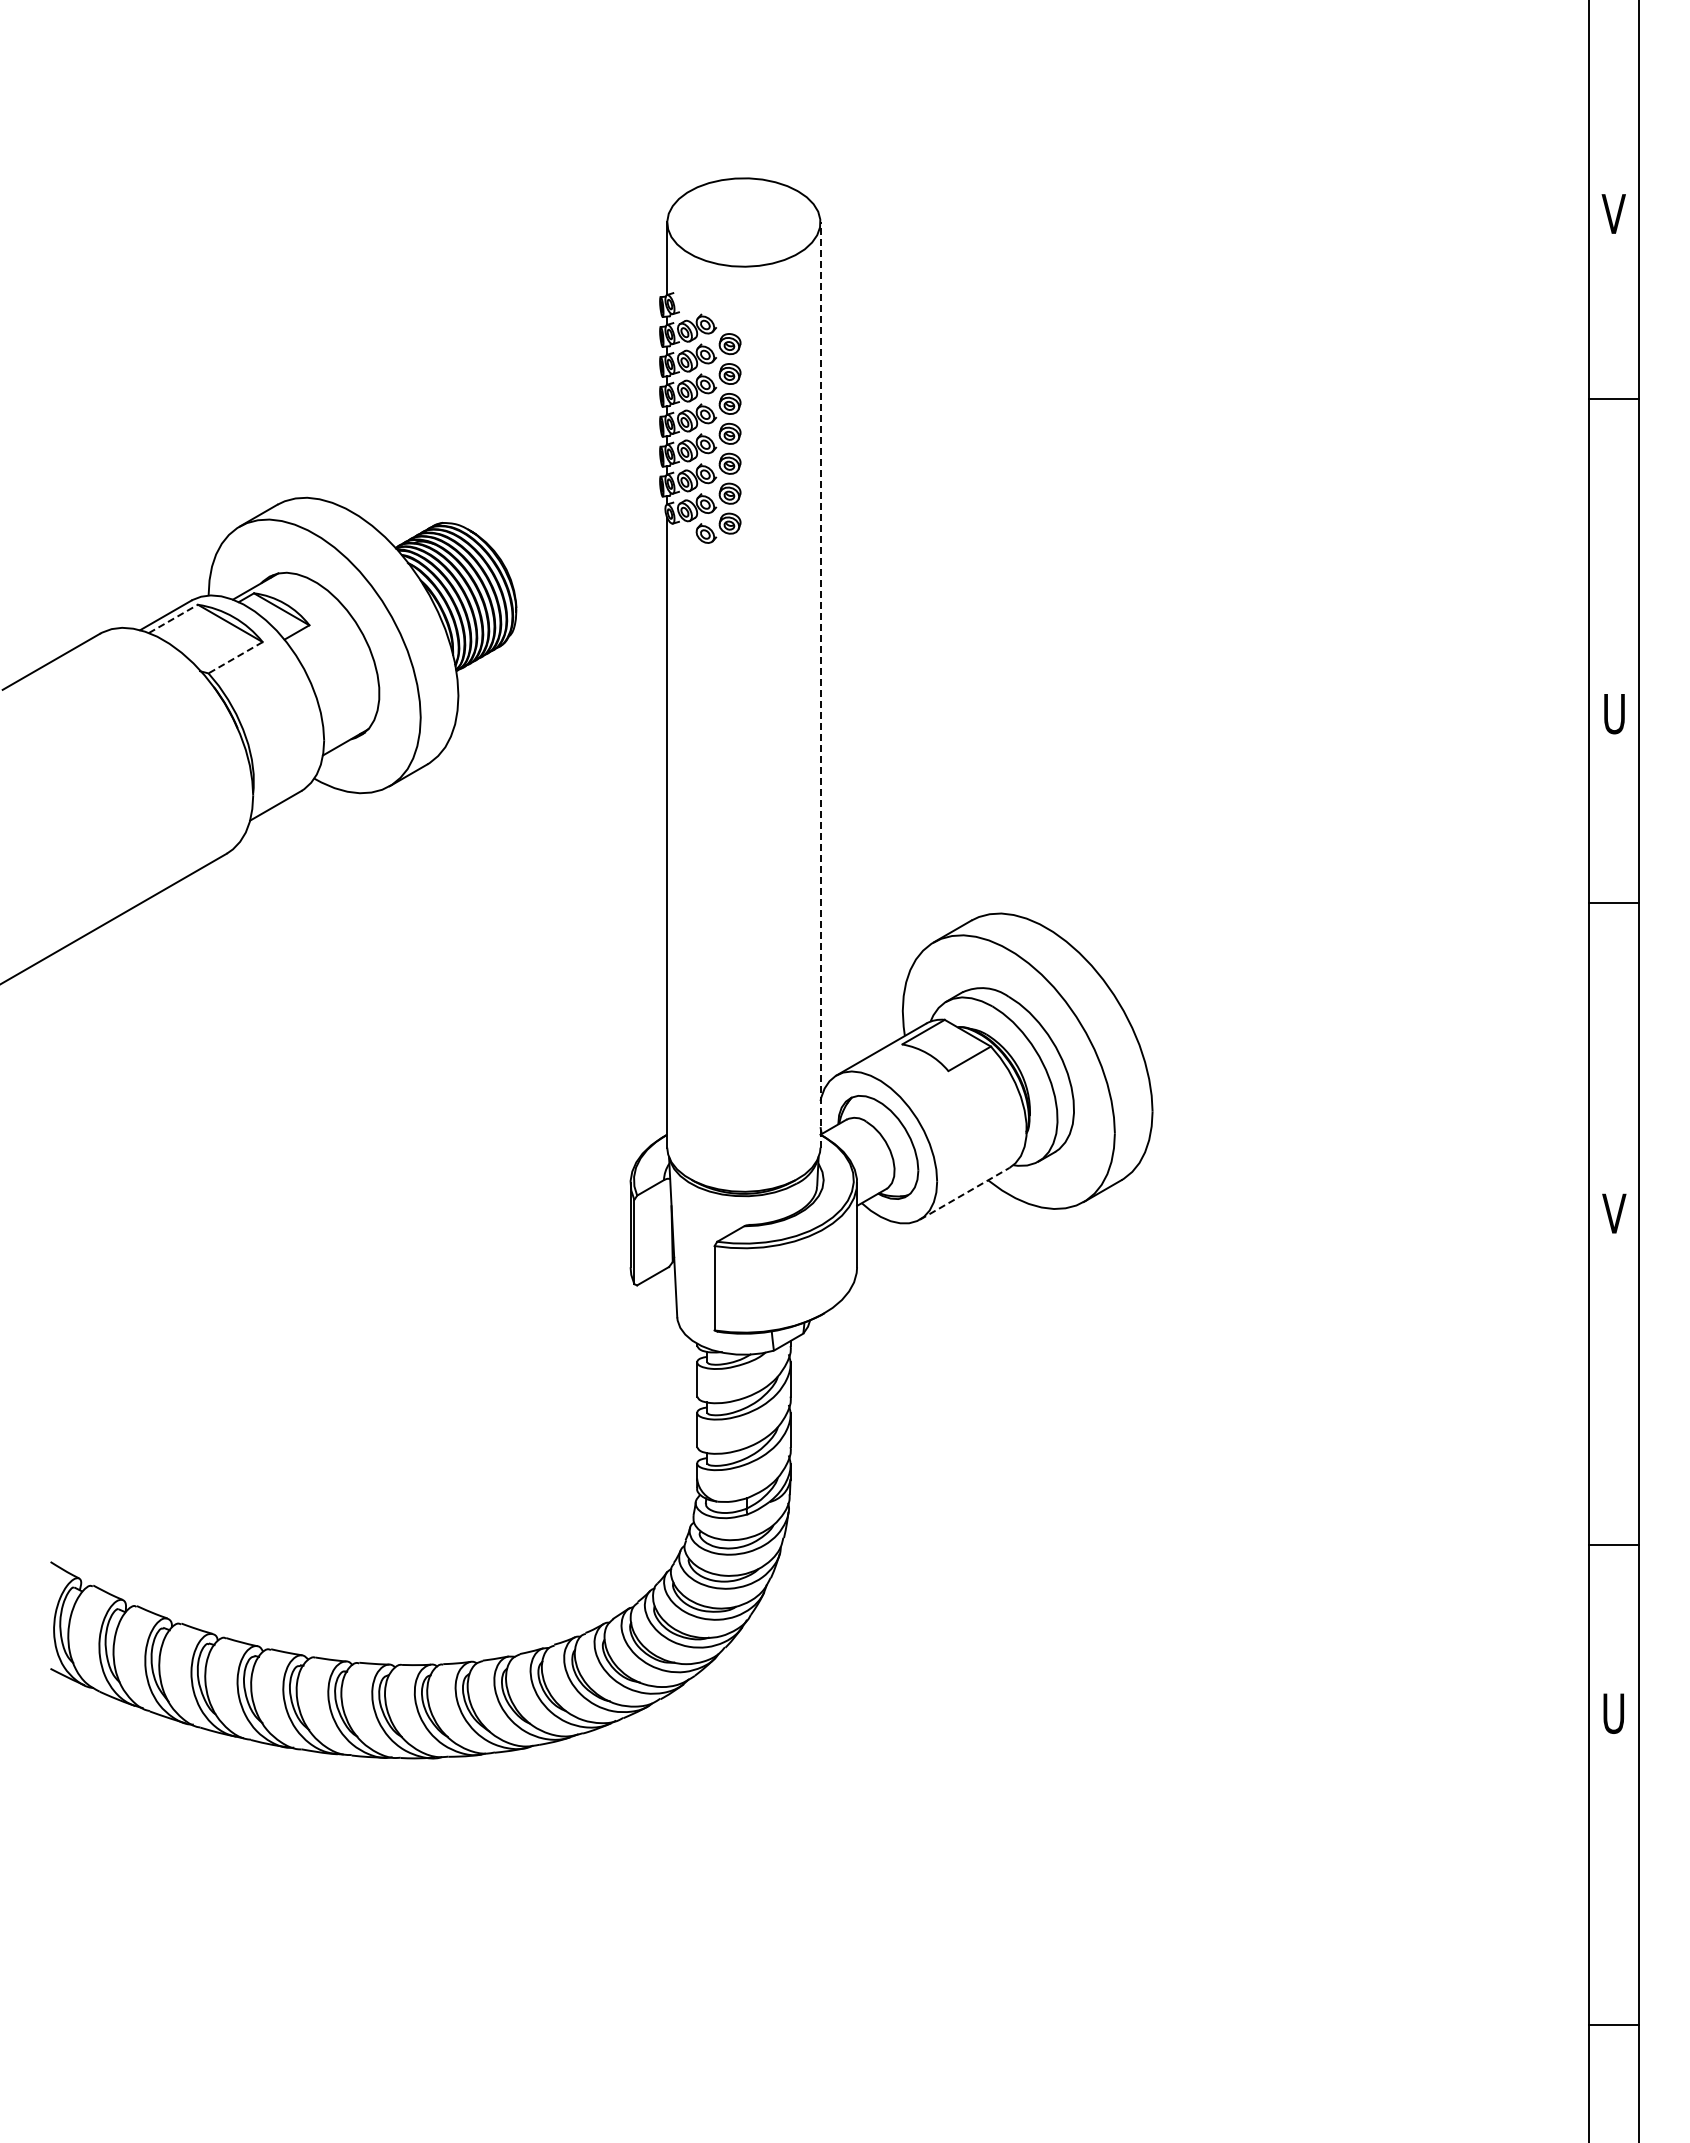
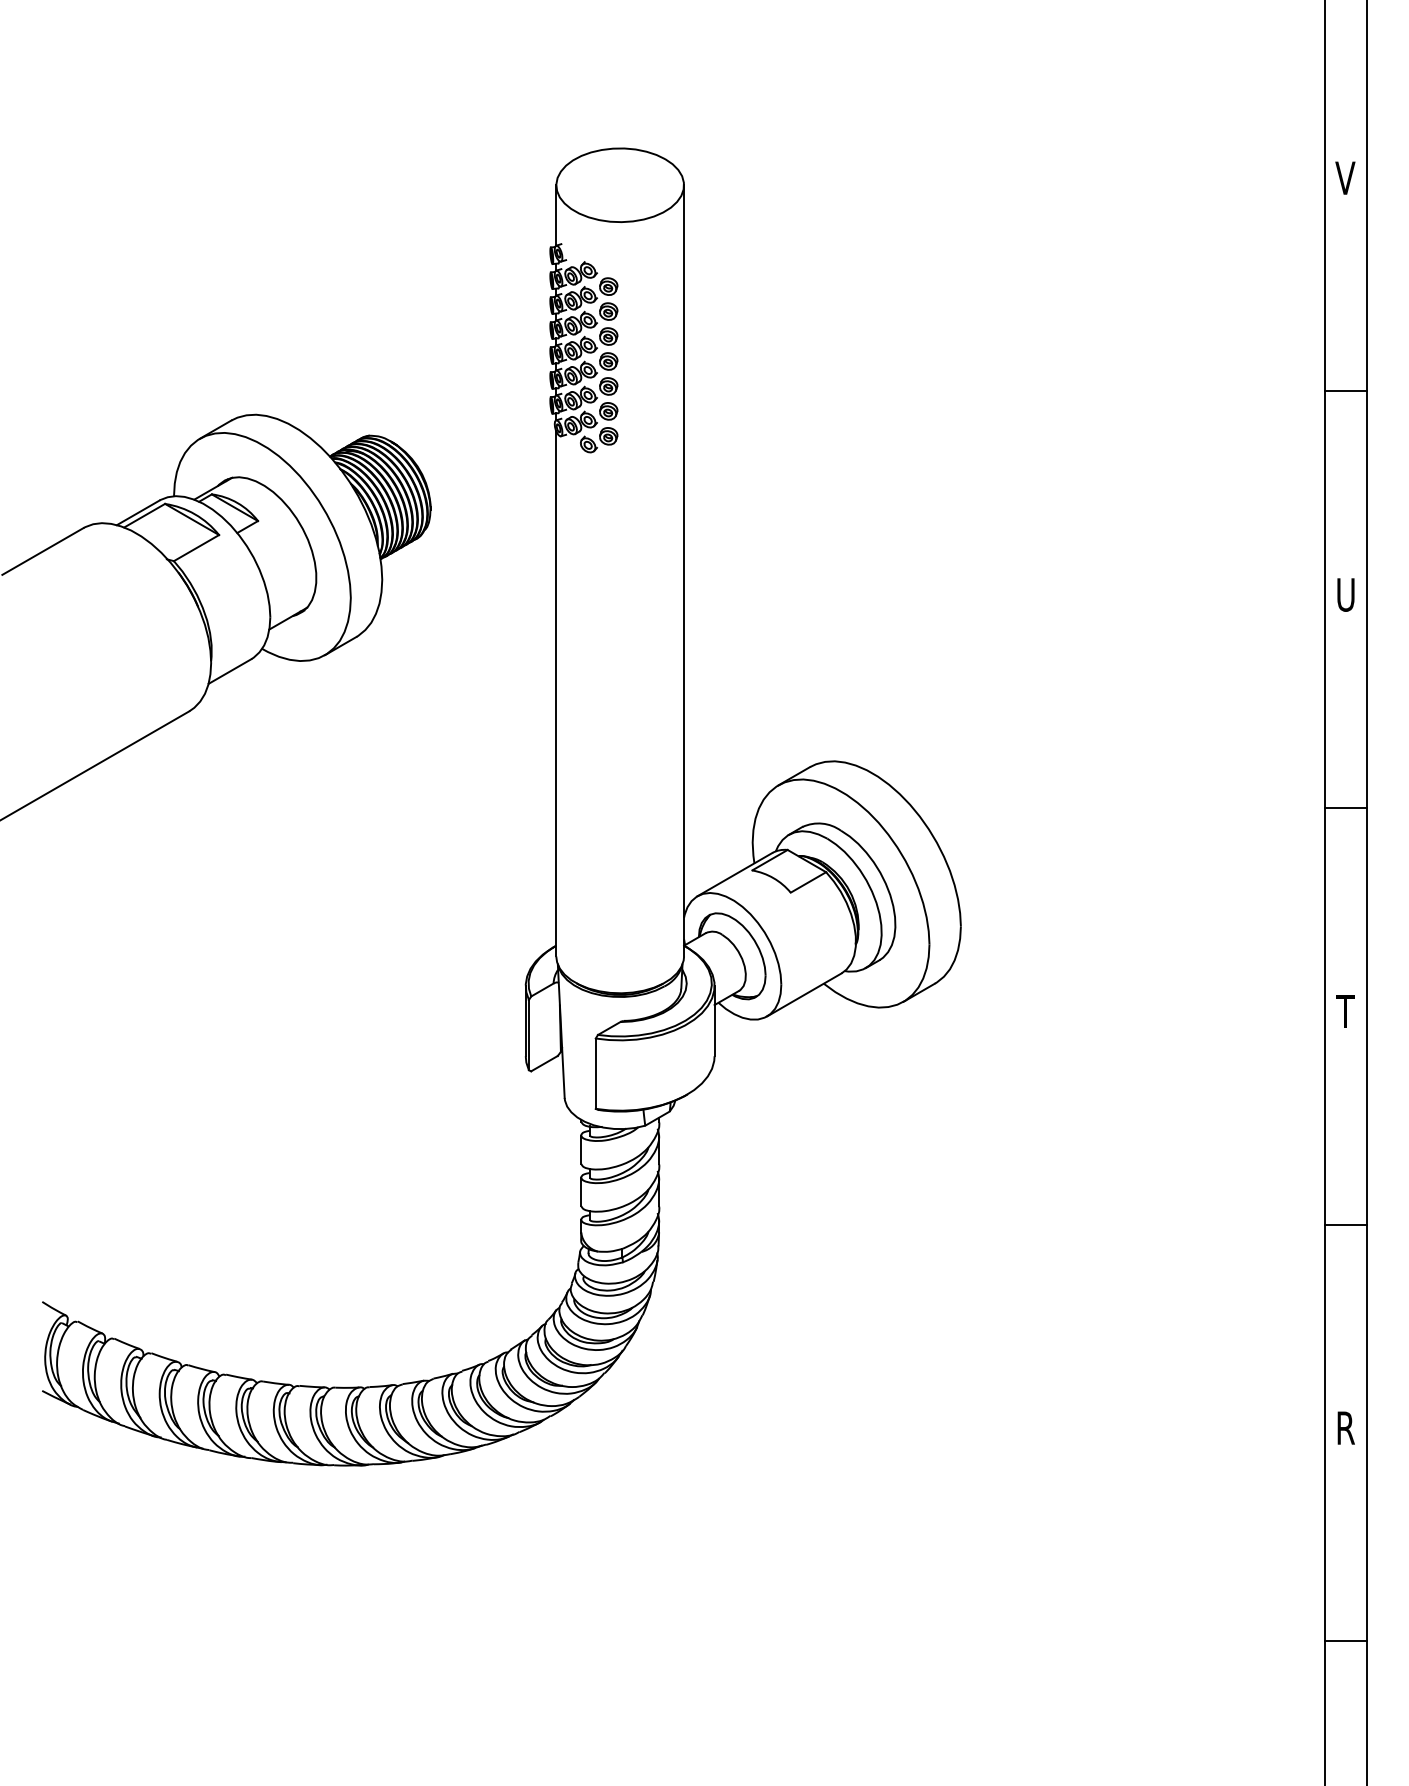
line: (1614, 398) -> (1345, 391), moved
line: (173, 618) -> (144, 515), dashed -> solid
line: (235, 658) -> (196, 548), dashed -> solid
line: (820, 685) -> (684, 571), dashed -> solid
line: (1614, 902) -> (1345, 807), moved
line: (964, 1193) -> (804, 994), dashed -> solid
text: (1614, 1213) -> (1345, 1011), V -> T
line: (1614, 1545) -> (1345, 1224), moved
text: (1614, 1713) -> (1345, 1428), U -> R
line: (1614, 2025) -> (1345, 1641), moved

